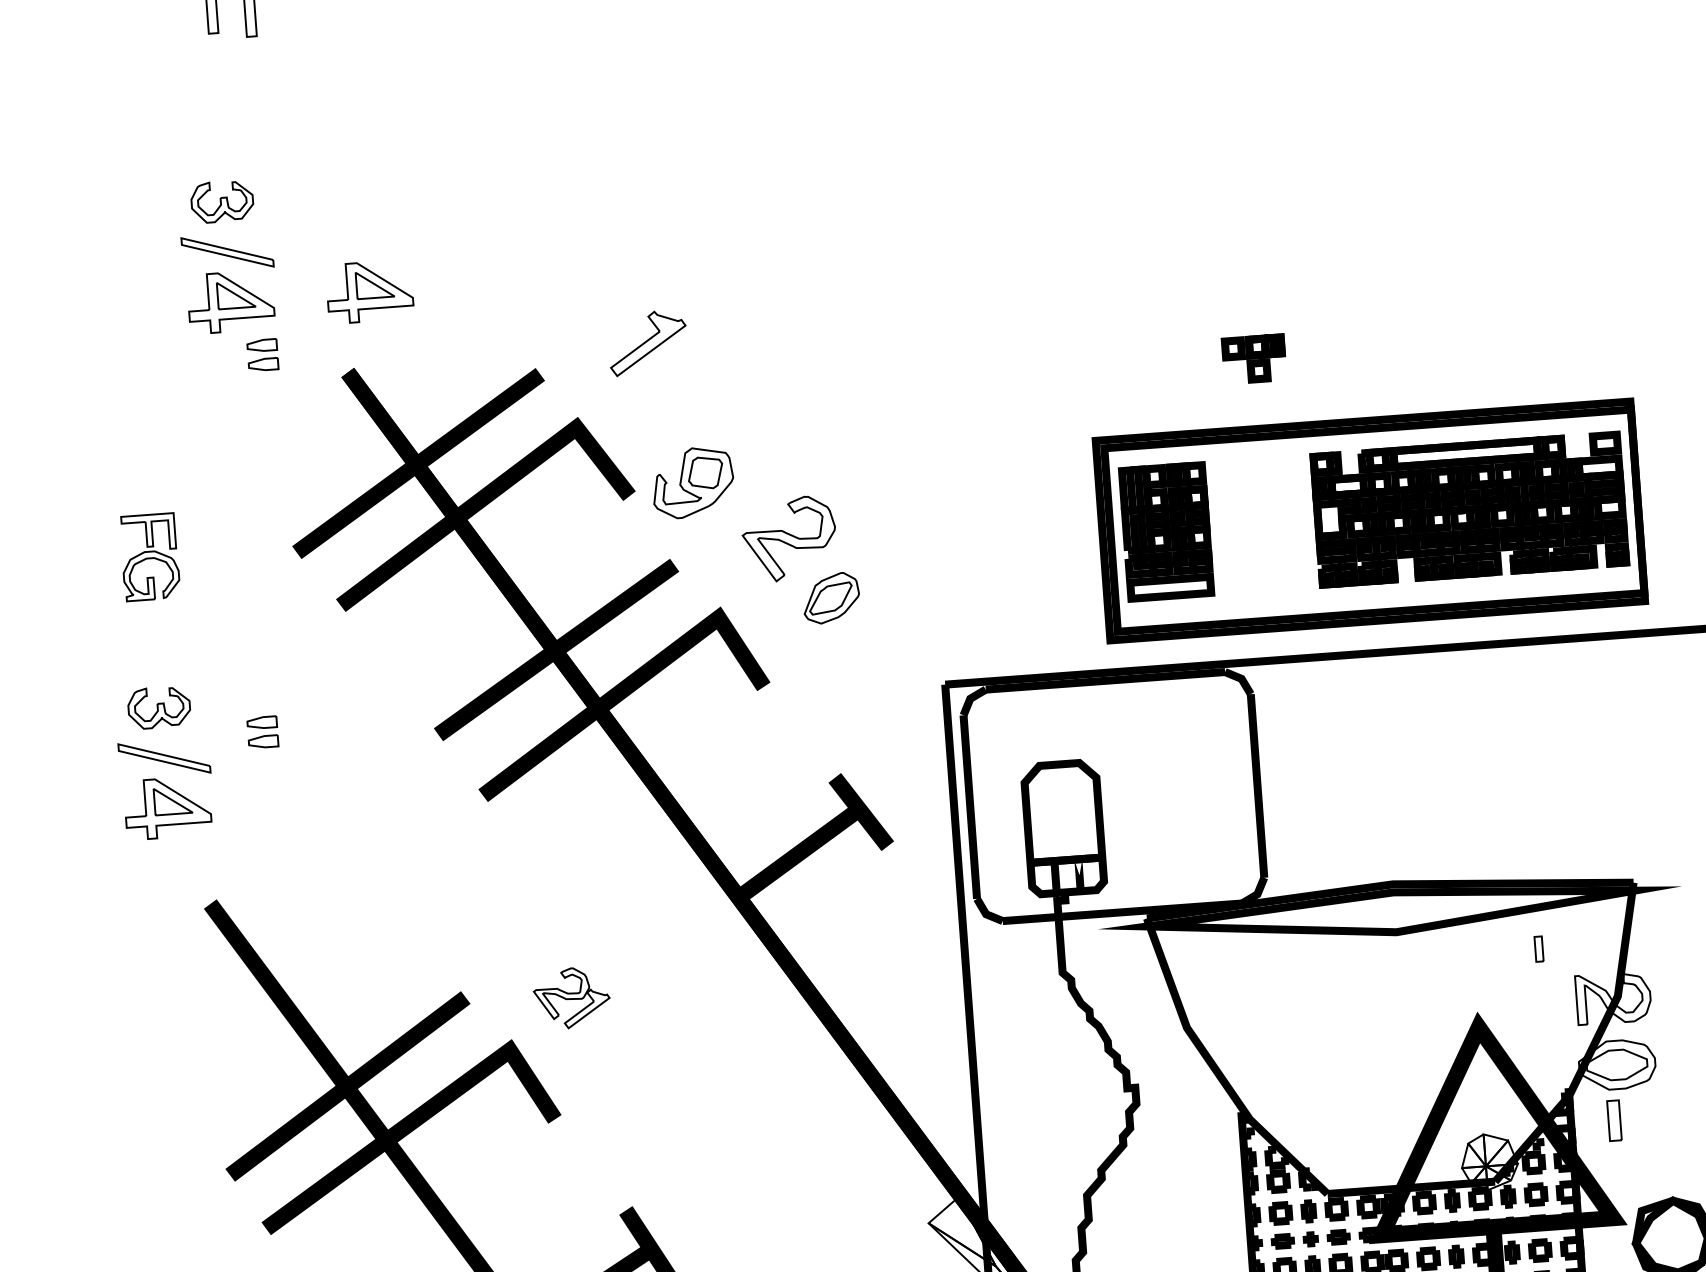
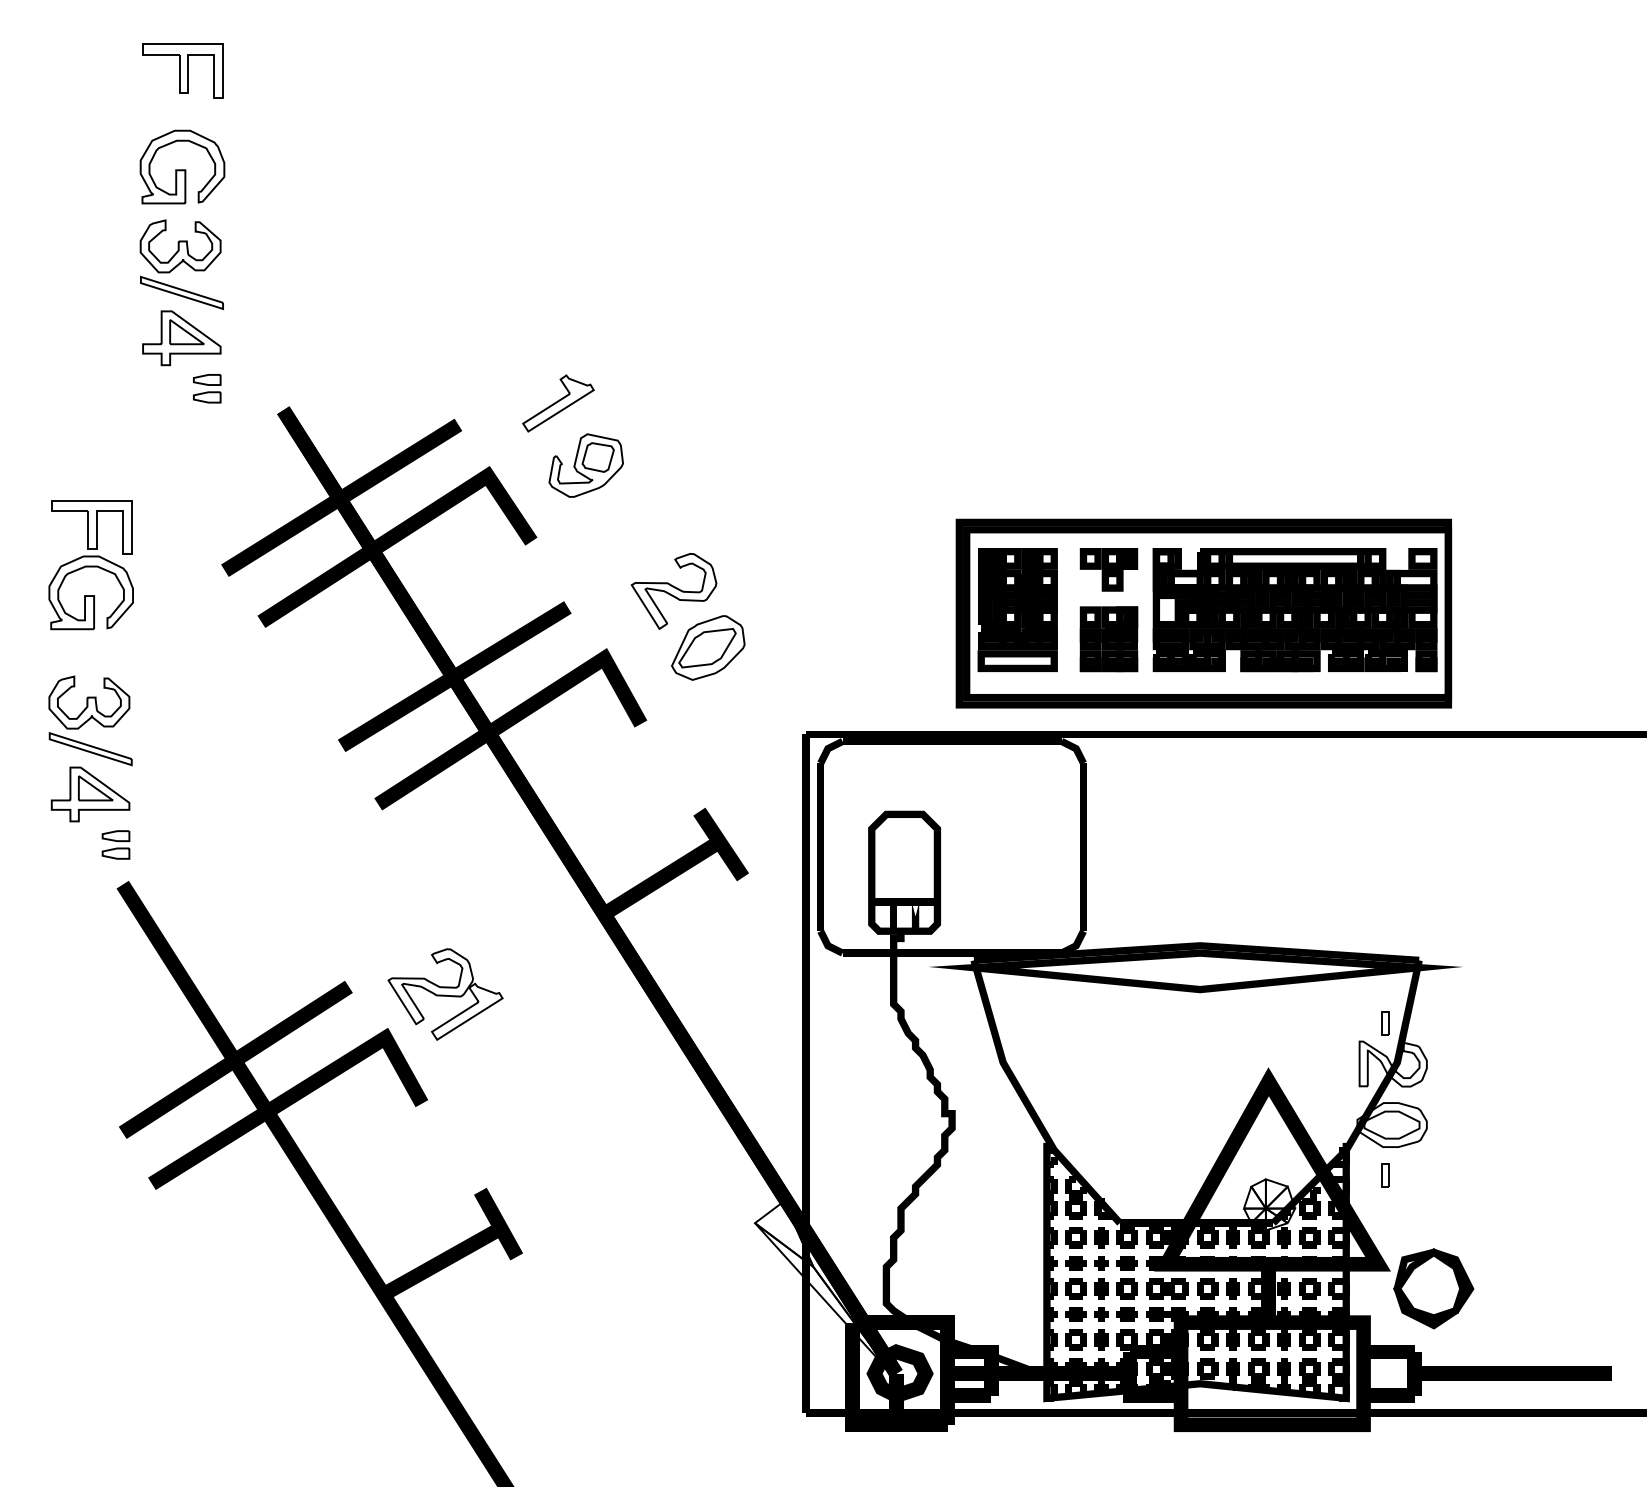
part: (217, 114) -> (182, 166), added
part: (222, 201) -> (180, 246), size x1.43
part: (369, 292) -> (308, 338), removed
part: (1253, 359) -> (1108, 569), moved
part: (692, 482) -> (585, 465), moved
part: (1268, 556) -> (1108, 639), added
part: (149, 557) -> (90, 565), size x1.67
part: (831, 597) -> (708, 647), size x1.43
part: (159, 707) -> (89, 702), size x1.43
part: (262, 731) -> (115, 844), moved
part: (1538, 949) -> (1385, 1023), moved
part: (571, 998) -> (445, 994), size x1.67
part: (1614, 1120) -> (1385, 1175), size x0.62

